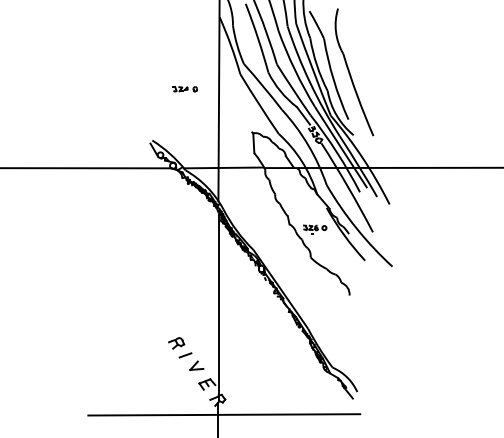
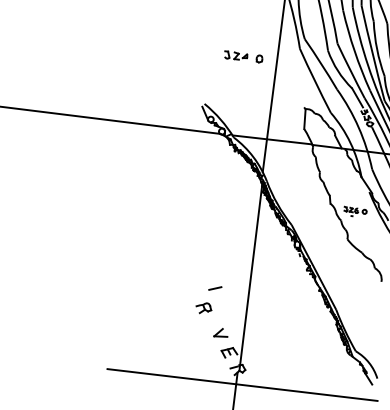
part: (184, 89) -> (242, 57), size x1.6
line: (185, 355) -> (215, 288), moved

